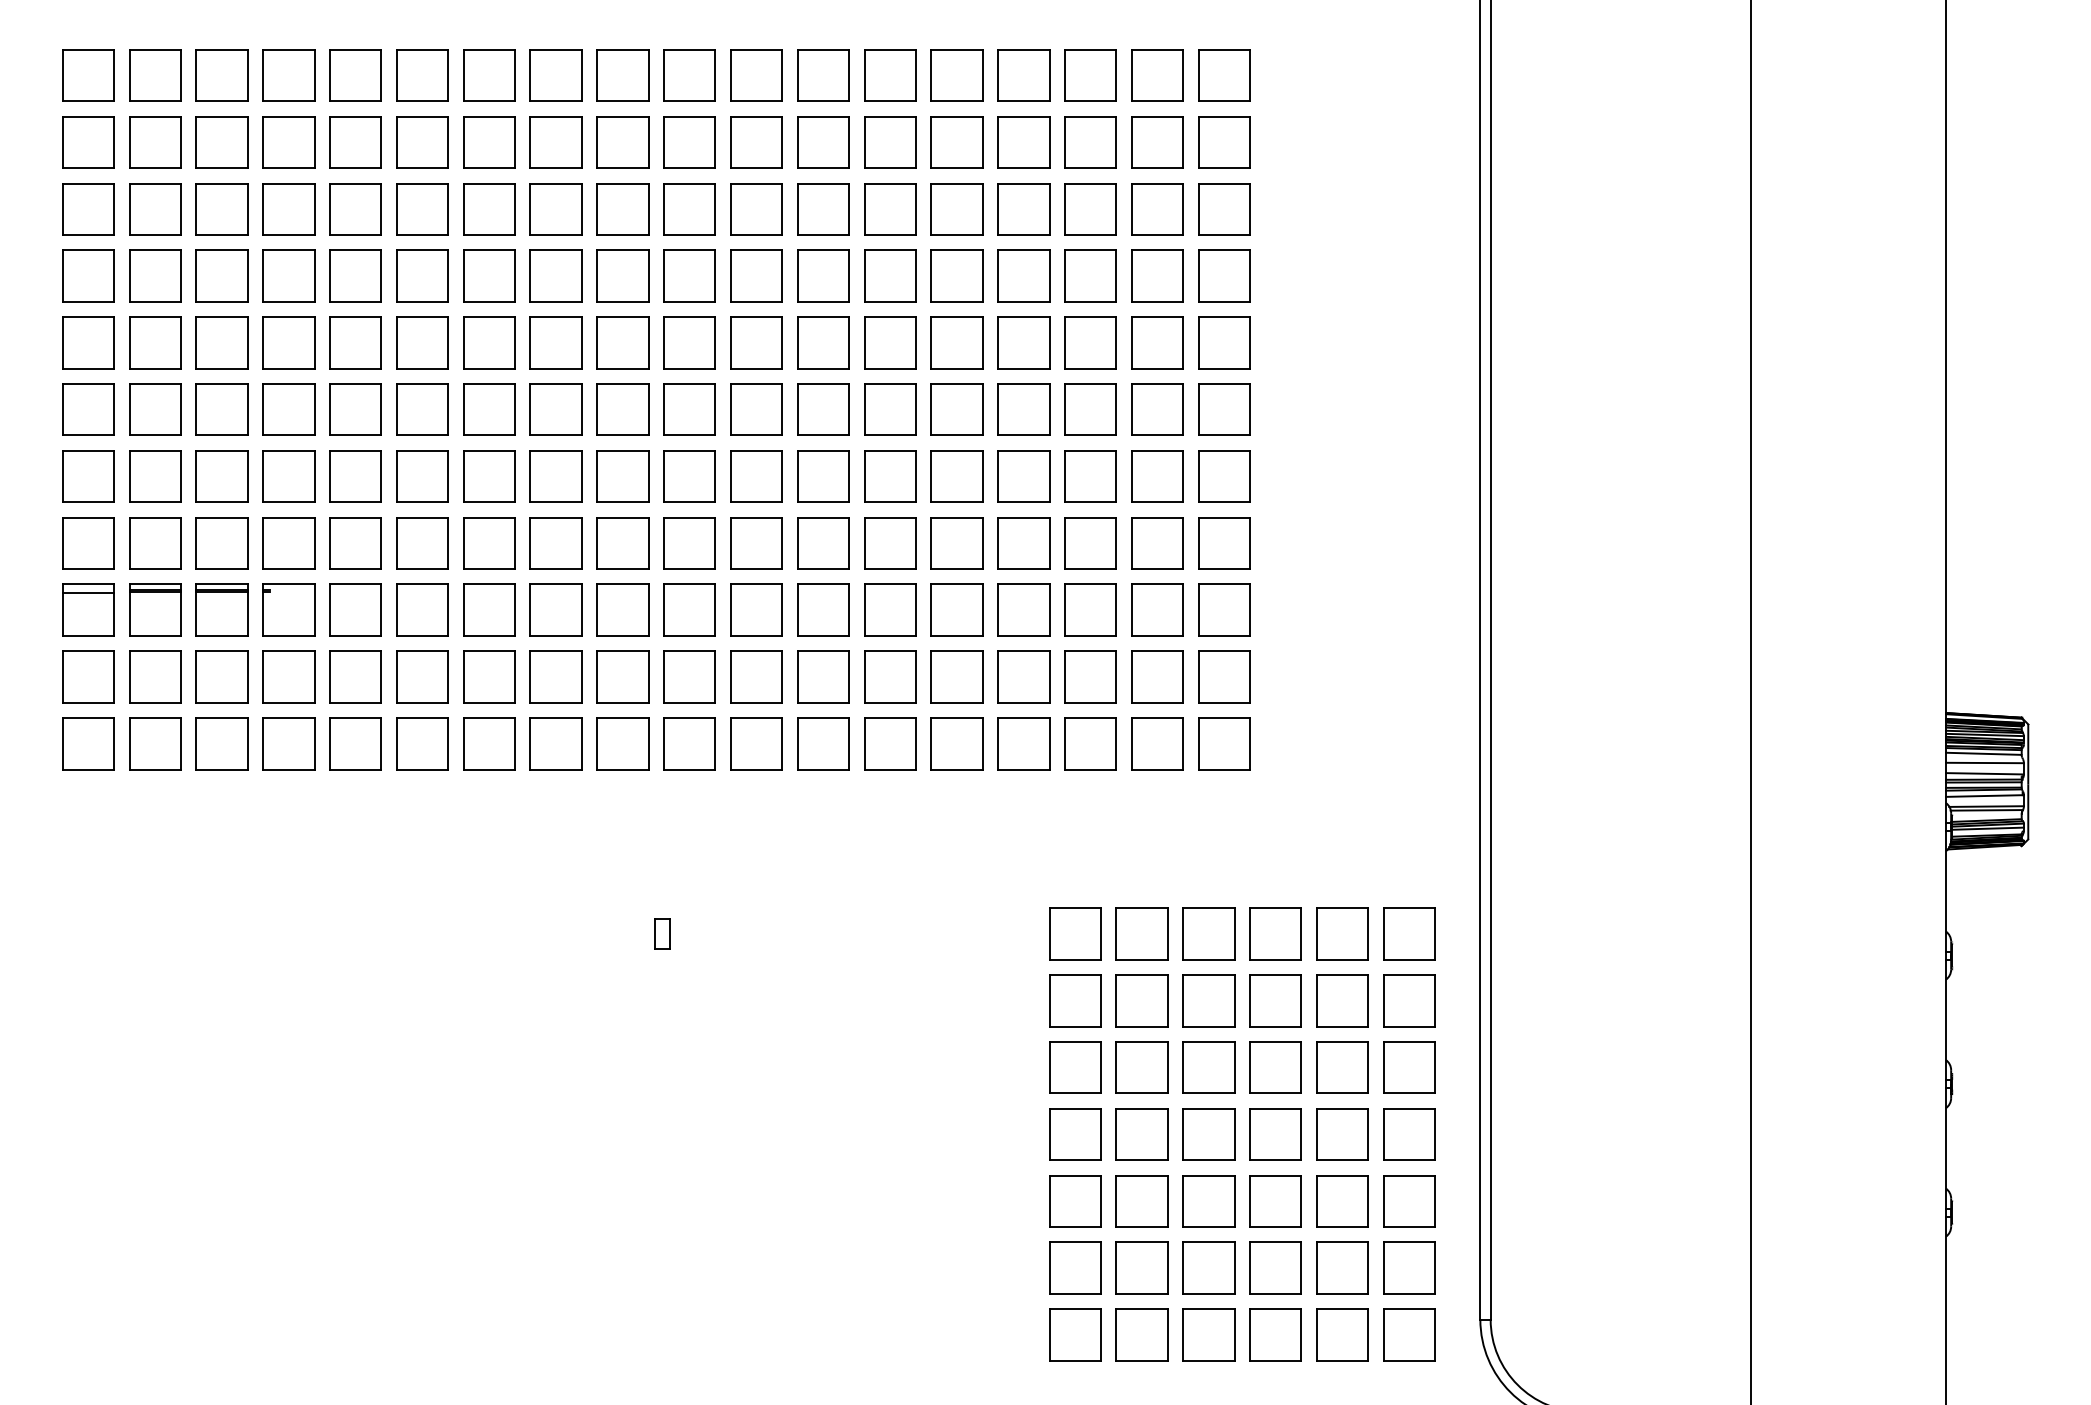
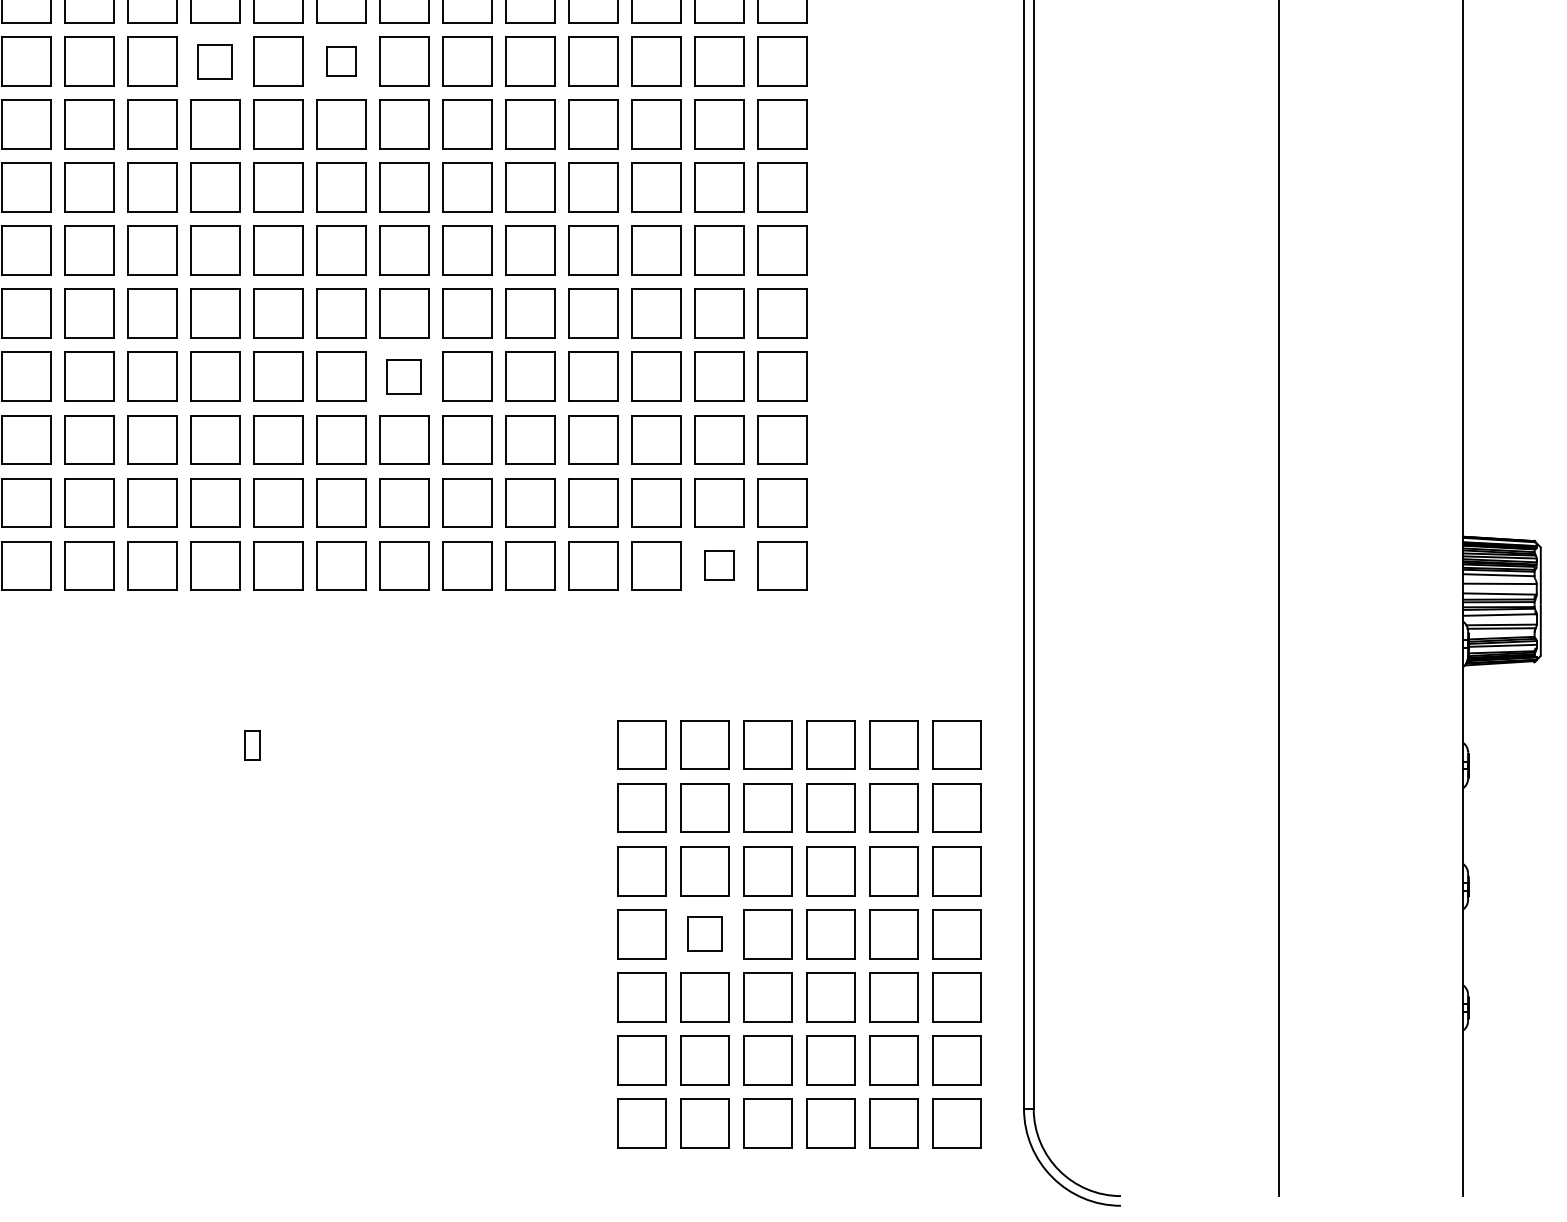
part: (622, 209) -> (214, 61), size x0.7
part: (756, 209) -> (341, 61), size x0.6
part: (823, 543) -> (404, 376), size x0.7
part: (1157, 743) -> (719, 565), size x0.6
part: (1141, 1134) -> (704, 934), size x0.7

